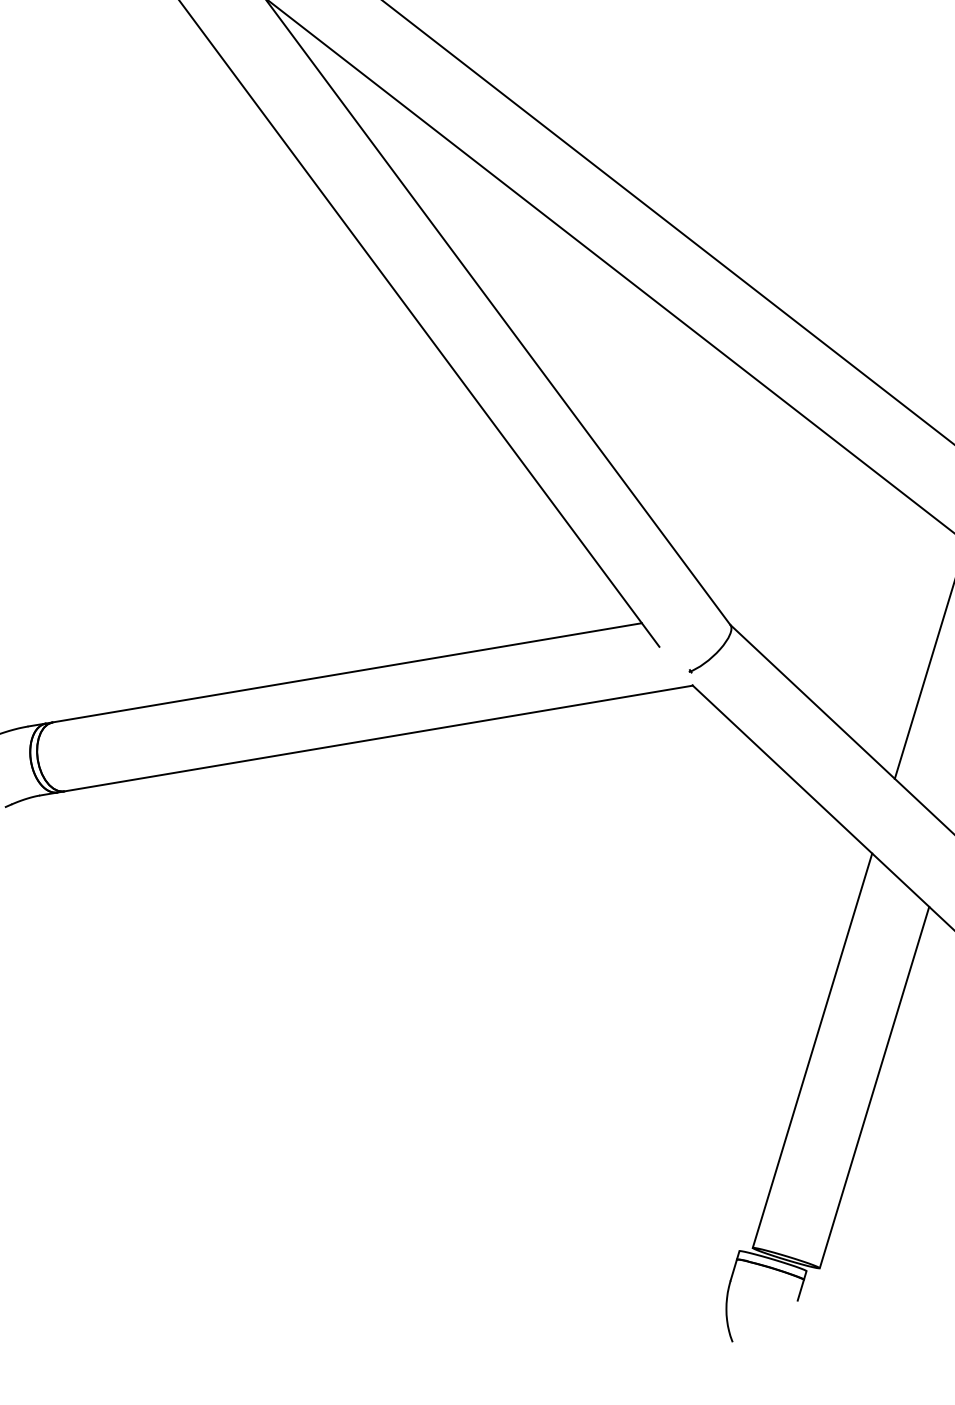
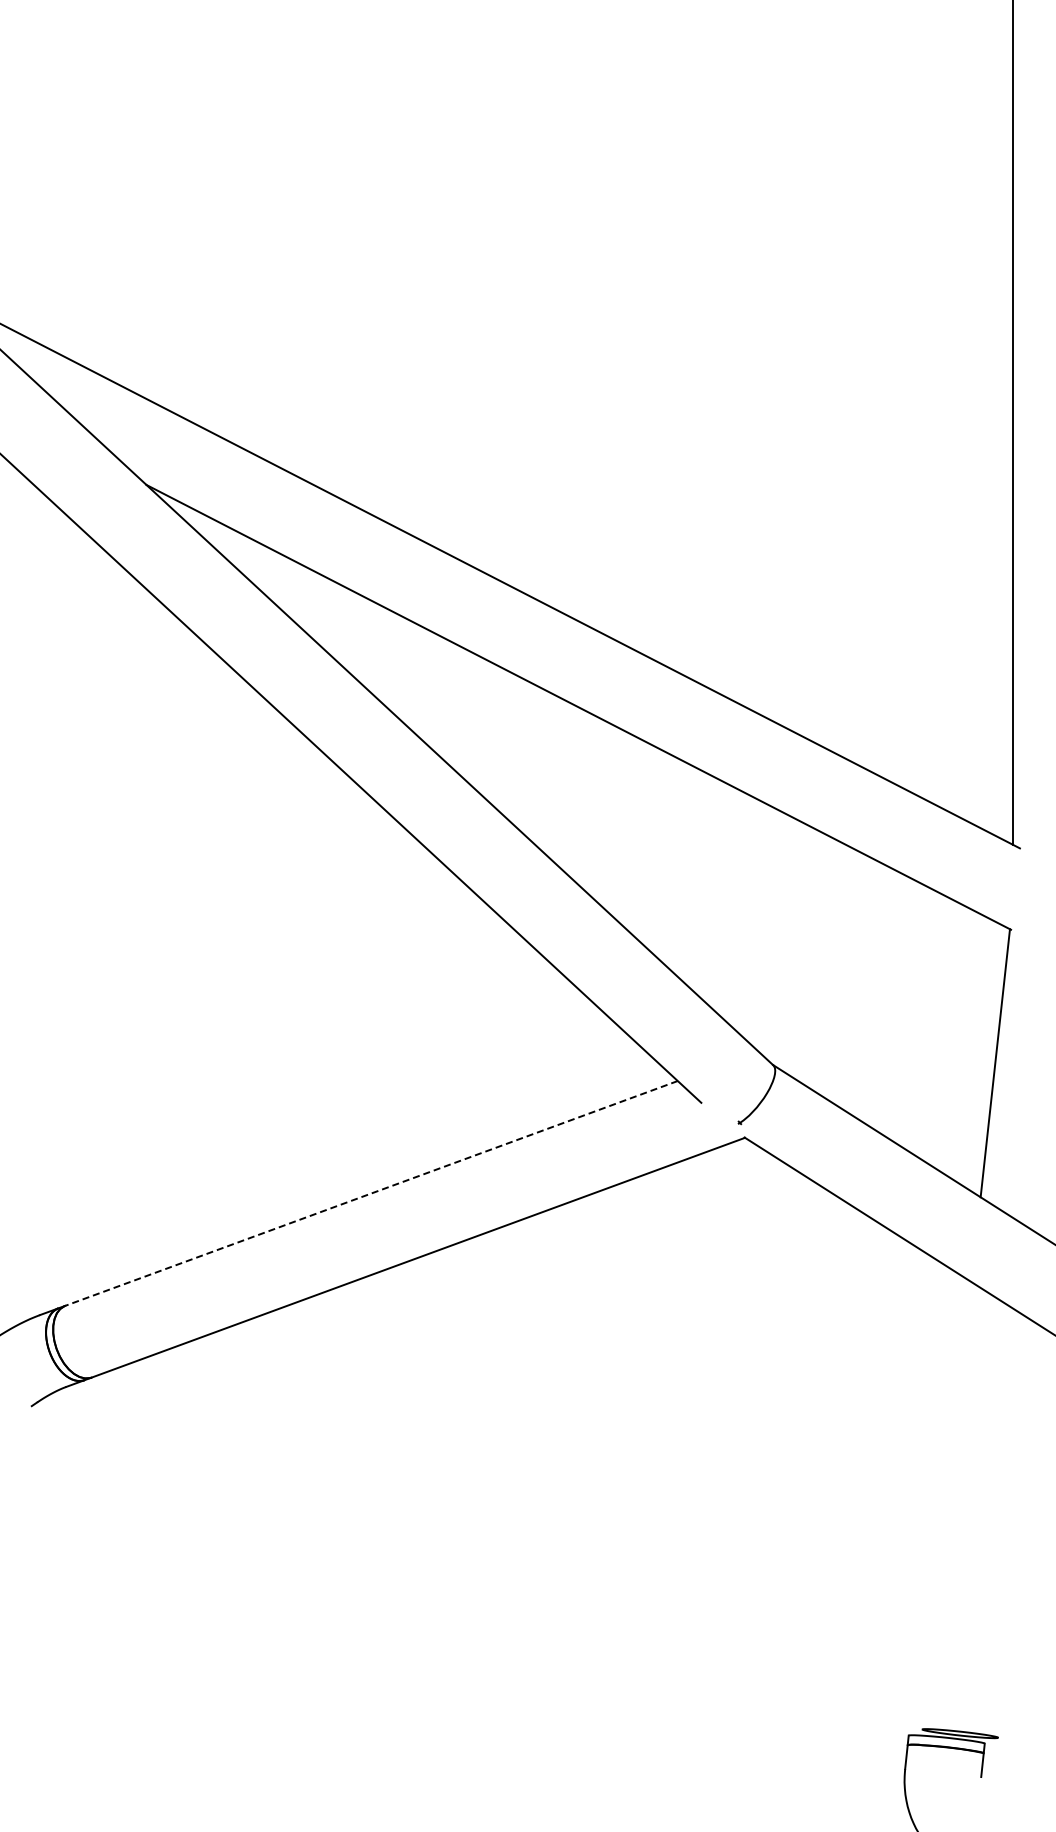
line: (347, 672) -> (371, 1193), solid -> dashed
line: (812, 1050) -> (946, 1505), removed
line: (874, 1087) -> (1020, 1532), removed

